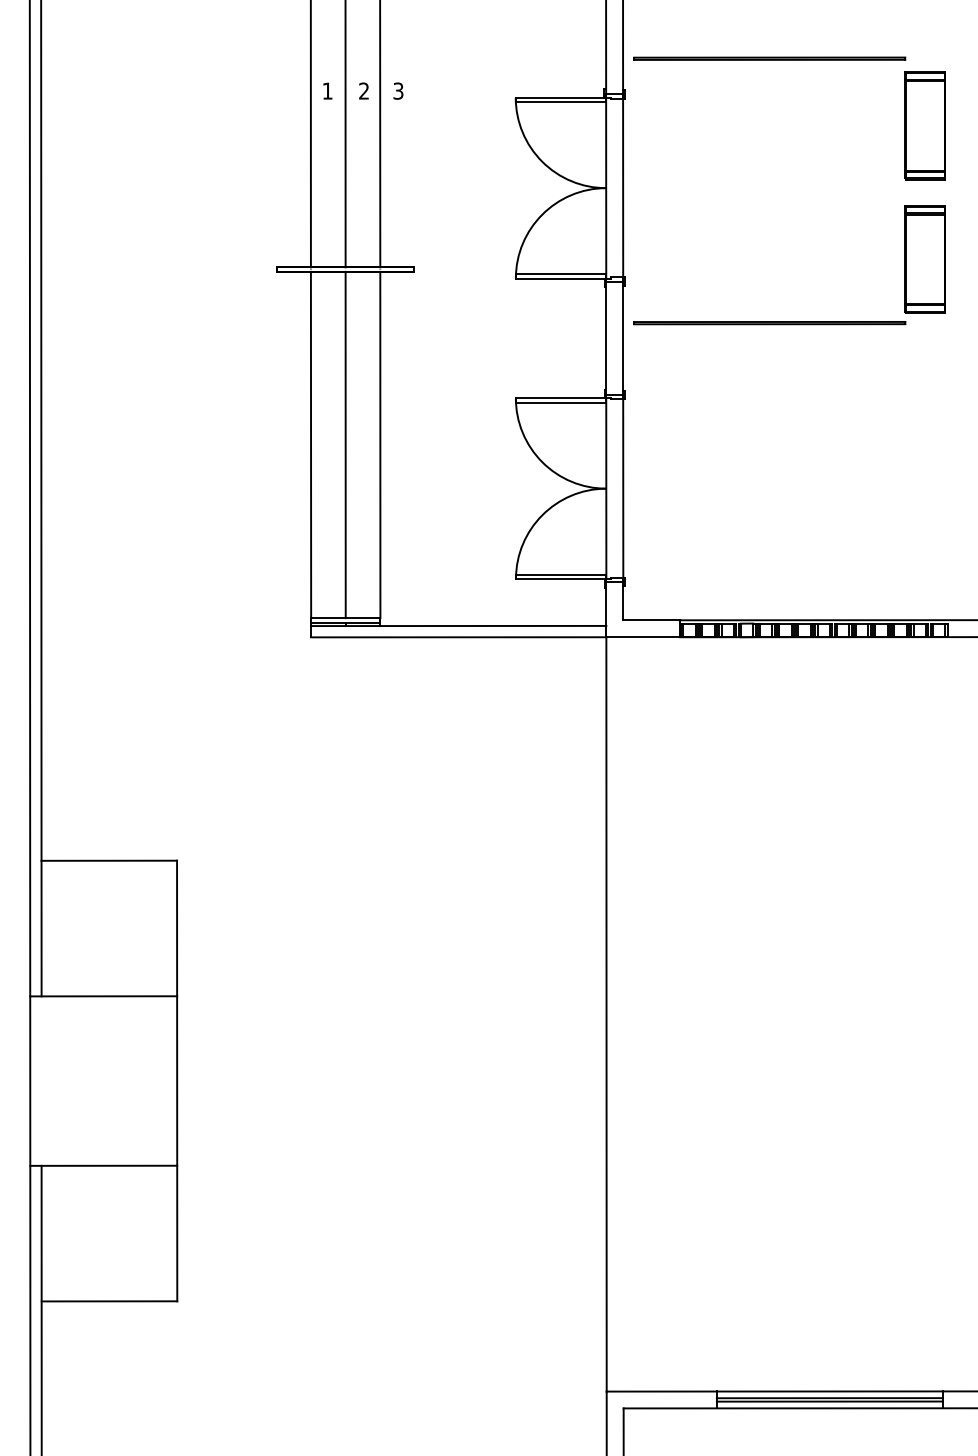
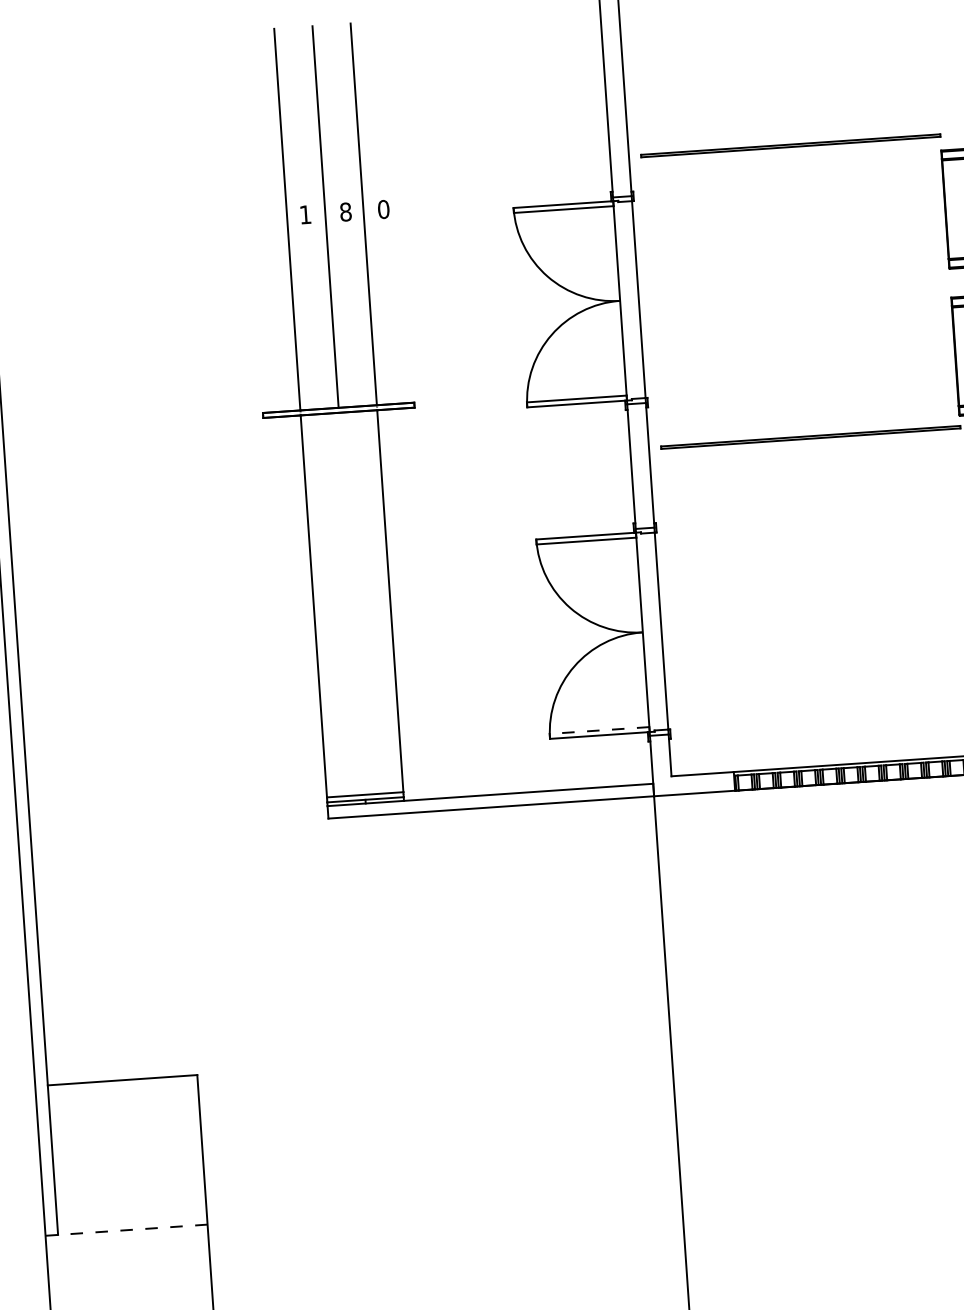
text: (364, 90) -> (346, 211), 2 -> 8
text: (398, 90) -> (383, 208), 3 -> 0
line: (345, 444) -> (351, 603), removed
line: (560, 574) -> (598, 730), solid -> dashed
line: (103, 996) -> (126, 1230), solid -> dashed

